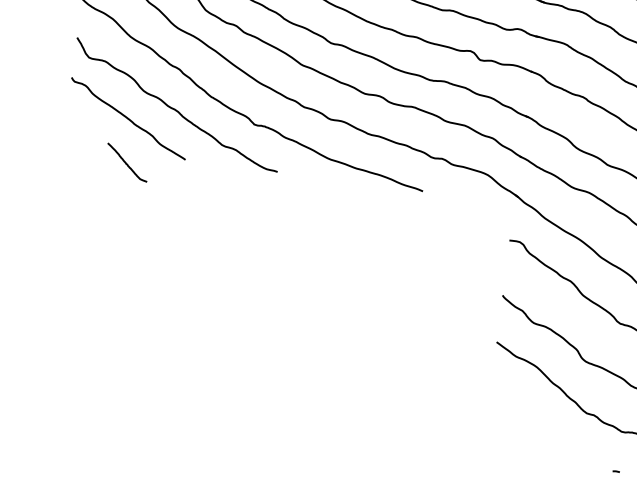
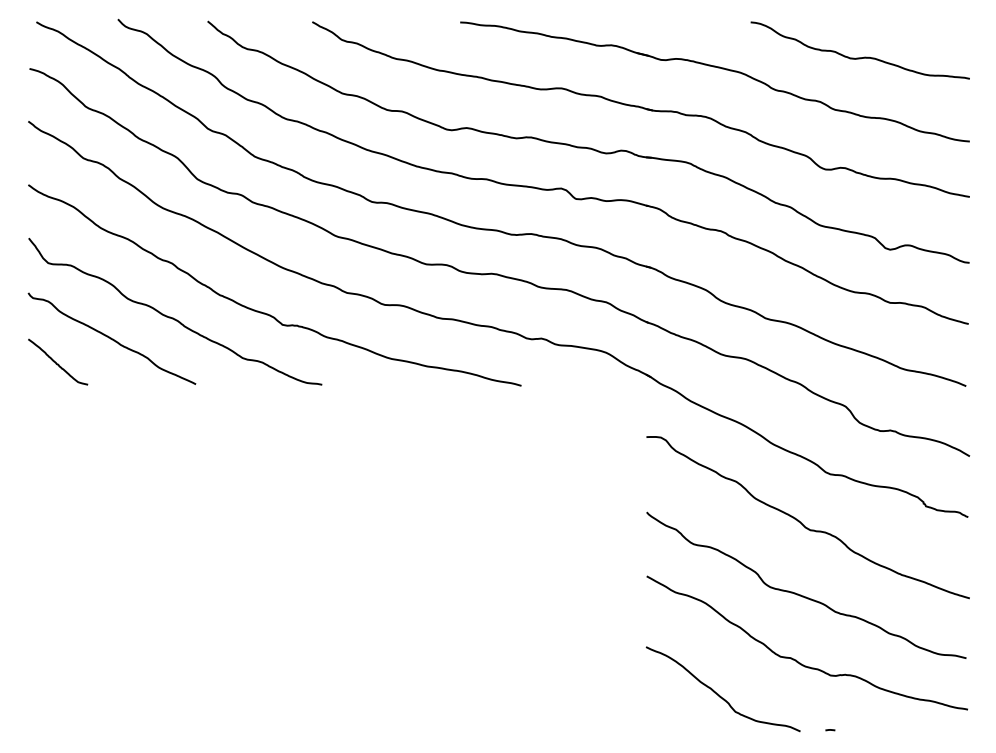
curve: (127, 163) -> (58, 363), moved
curve: (538, 435) -> (719, 694), added

